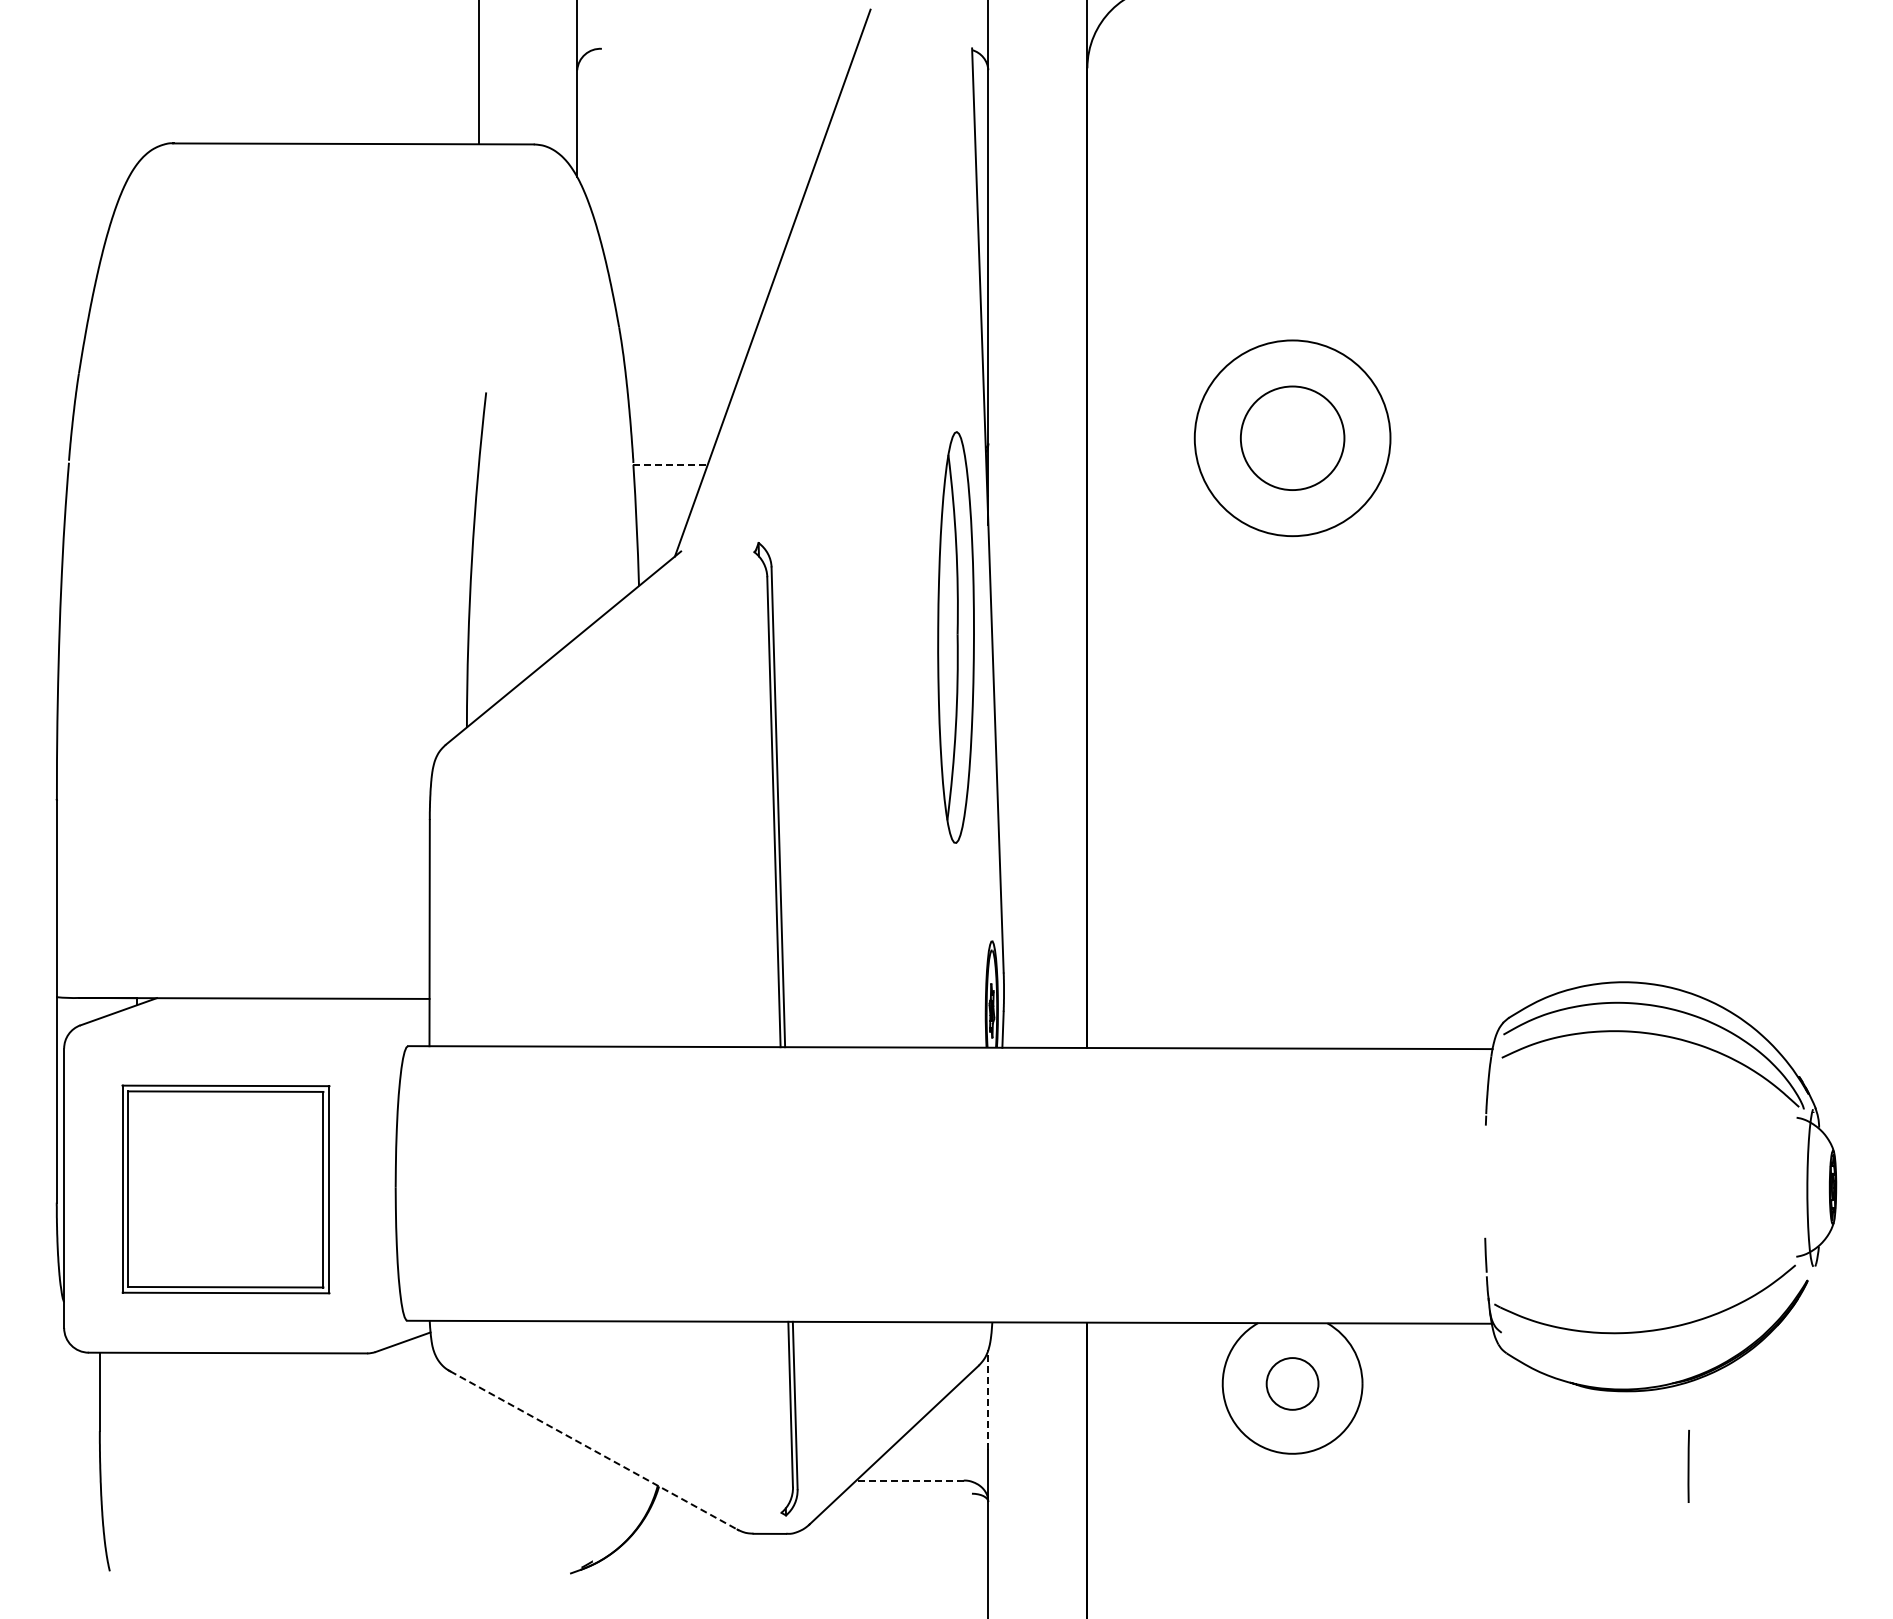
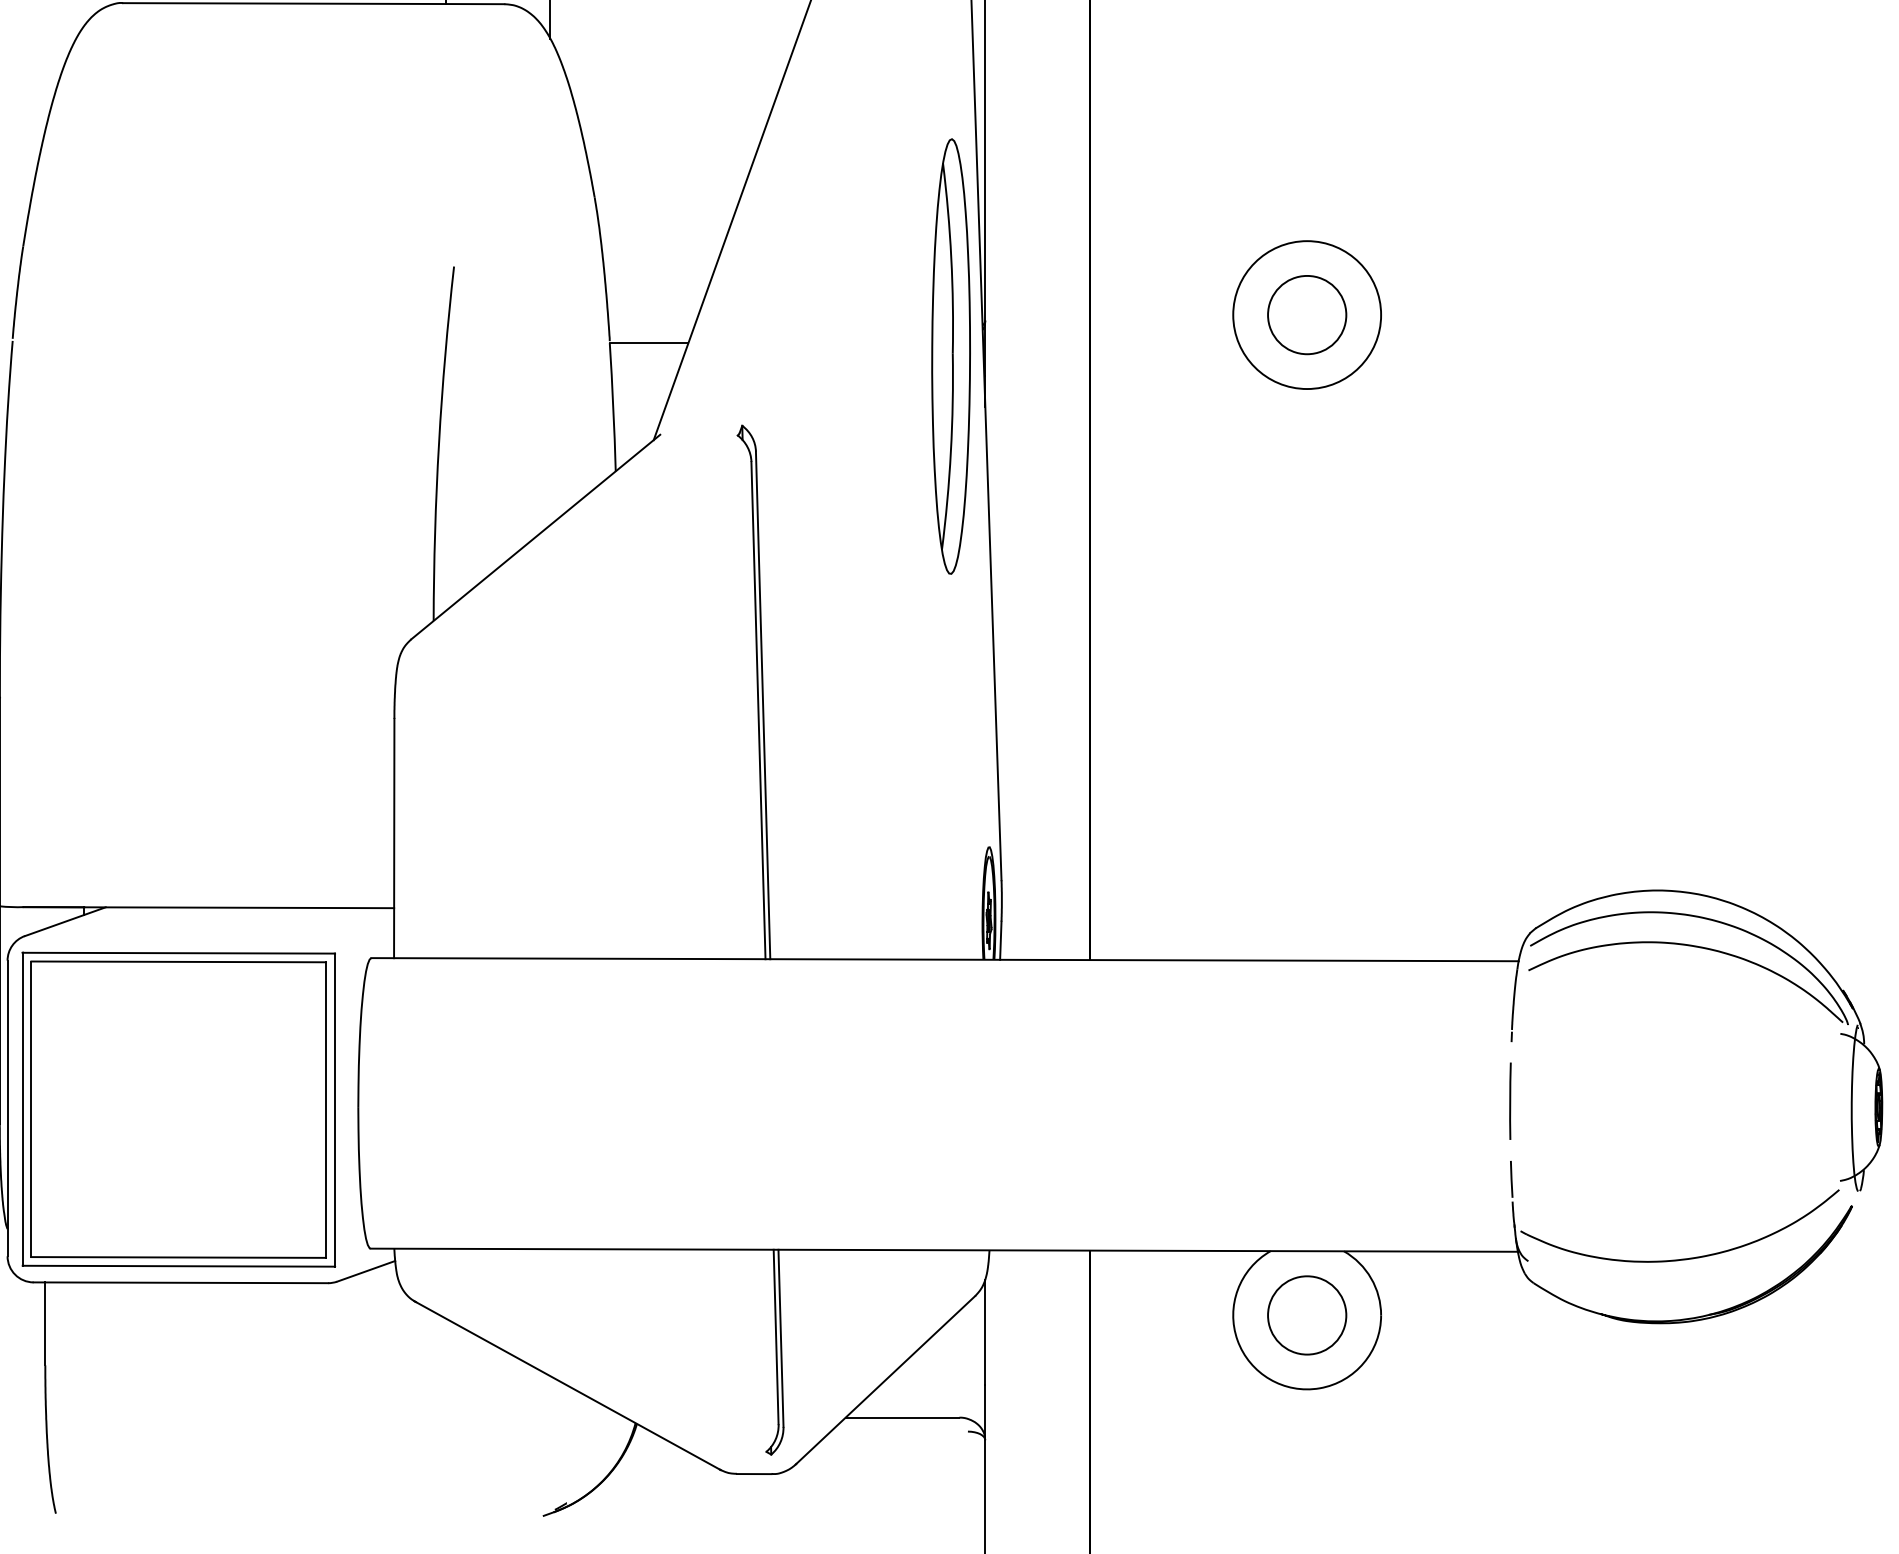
circle: (1292, 438) -> (1307, 315), size x0.71
circle: (1292, 438) -> (1307, 315), size x0.71
line: (671, 464) -> (650, 342), dashed -> solid
part: (955, 637) -> (950, 356), moved
part: (225, 1189) -> (178, 1109), size x1.43
circle: (1292, 1383) -> (1307, 1314), size x1.43
line: (988, 1399) -> (985, 1331), dashed -> solid
line: (594, 1450) -> (568, 1385), dashed -> solid
line: (1688, 1465) -> (1510, 1100), moved
line: (910, 1480) -> (902, 1417), dashed -> solid

